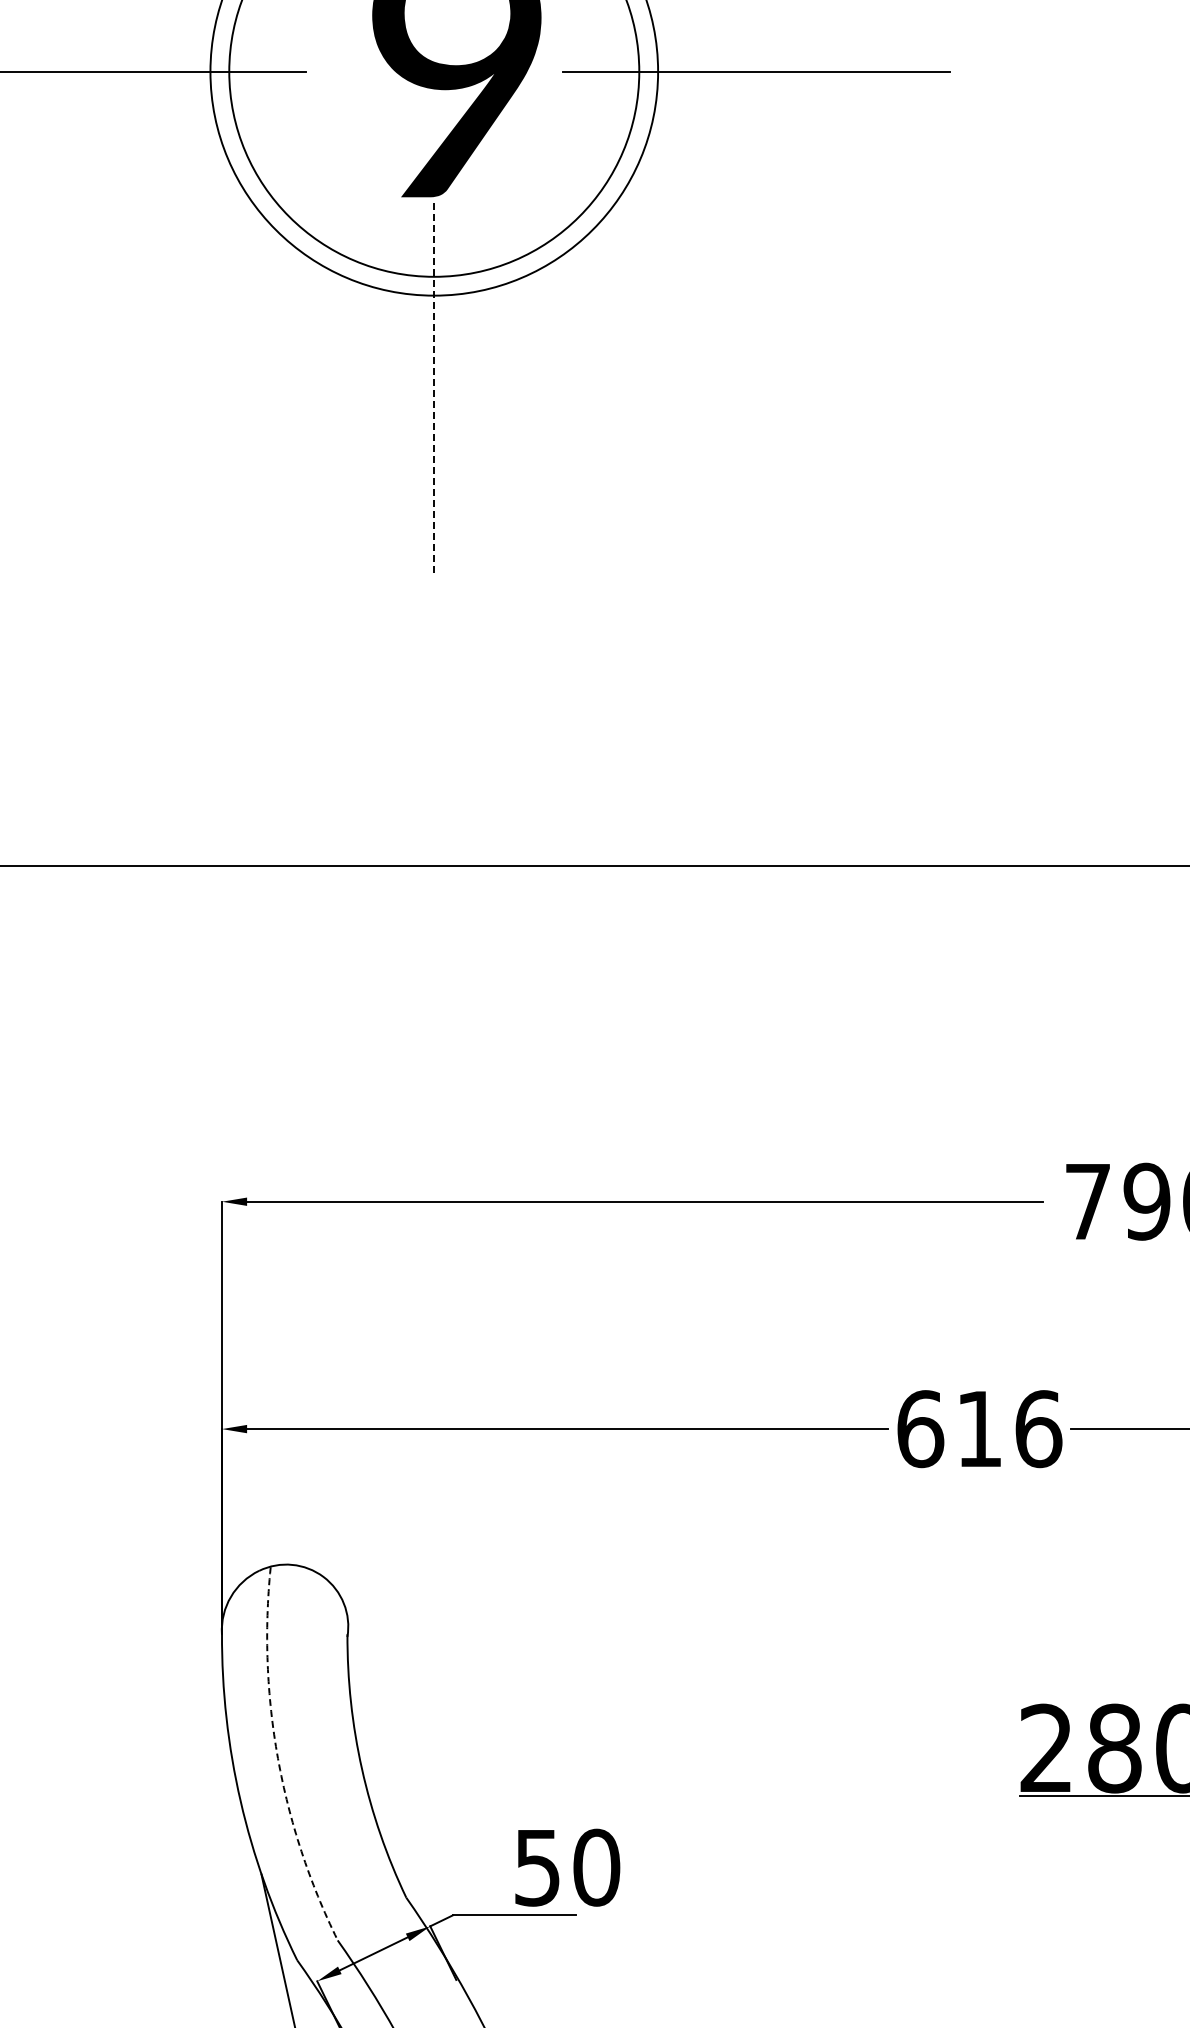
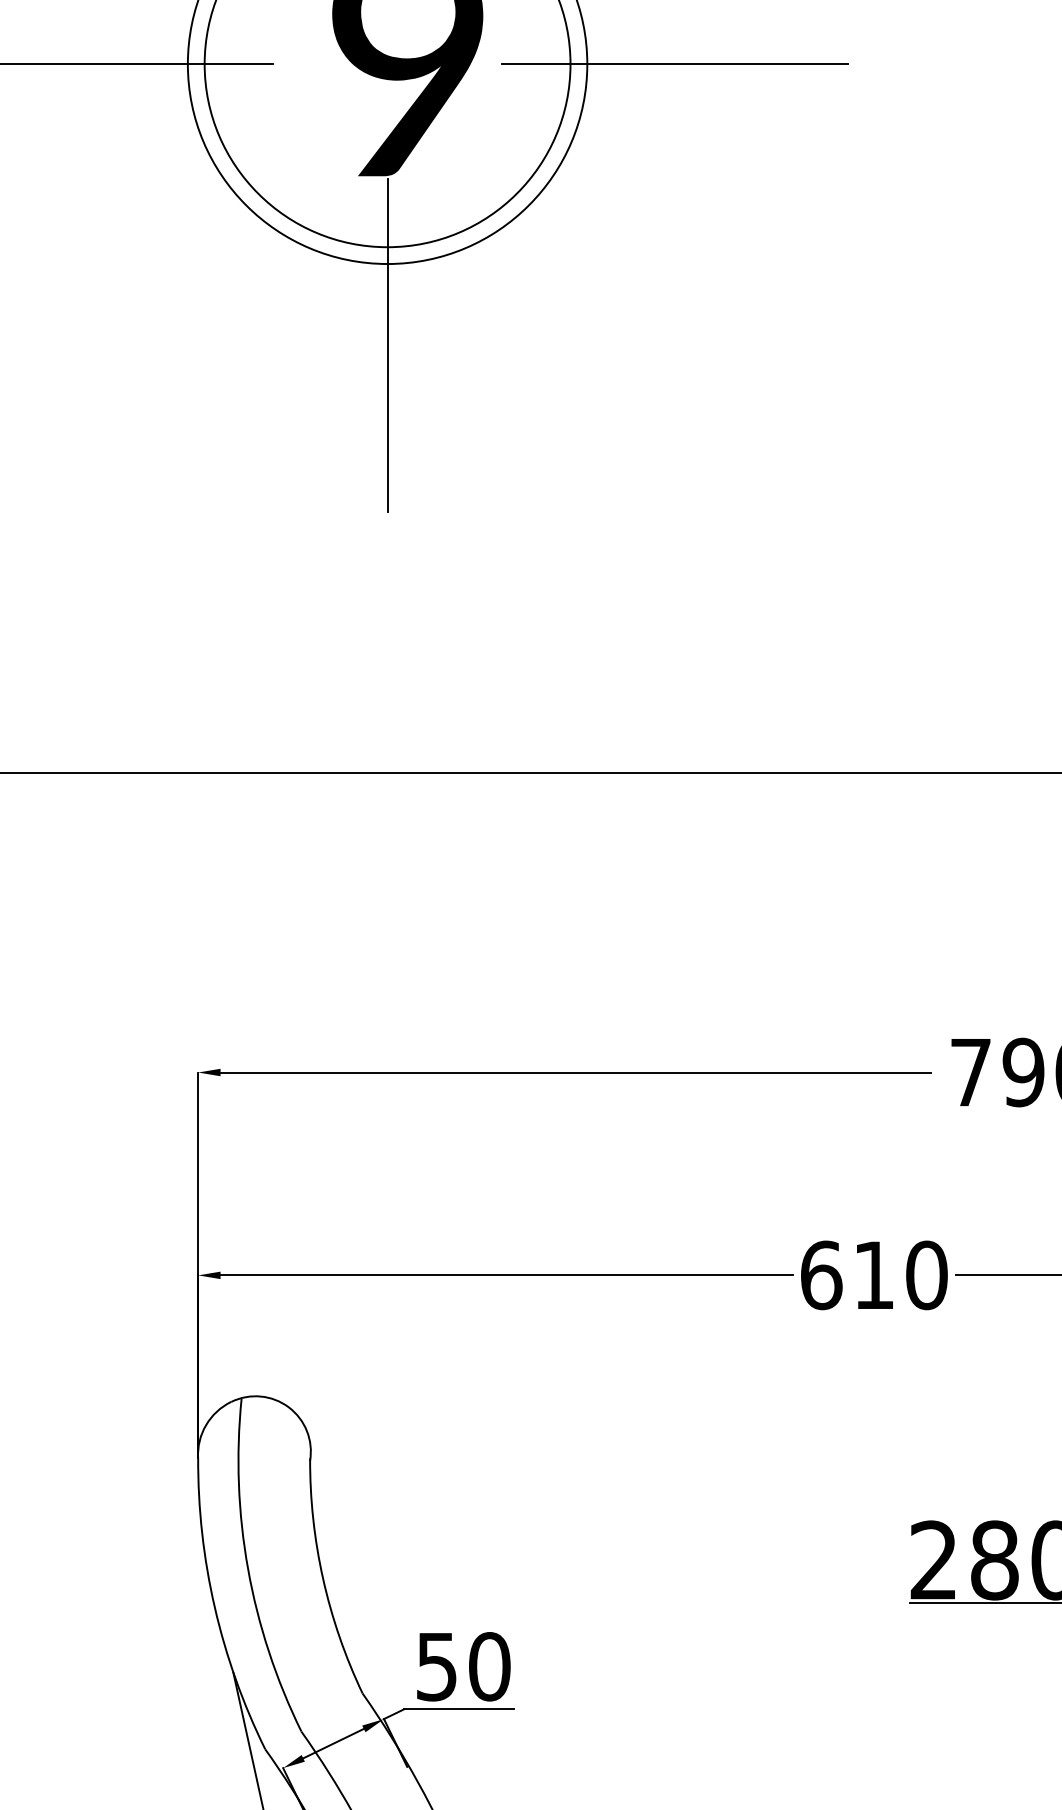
line: (434, 386) -> (387, 345), dashed -> solid
text: (1038, 1428) -> (926, 1274), 616 -> 610
arc: (278, 1758) -> (248, 1569), dashed -> solid
text: (567, 1867) -> (463, 1666), moved

